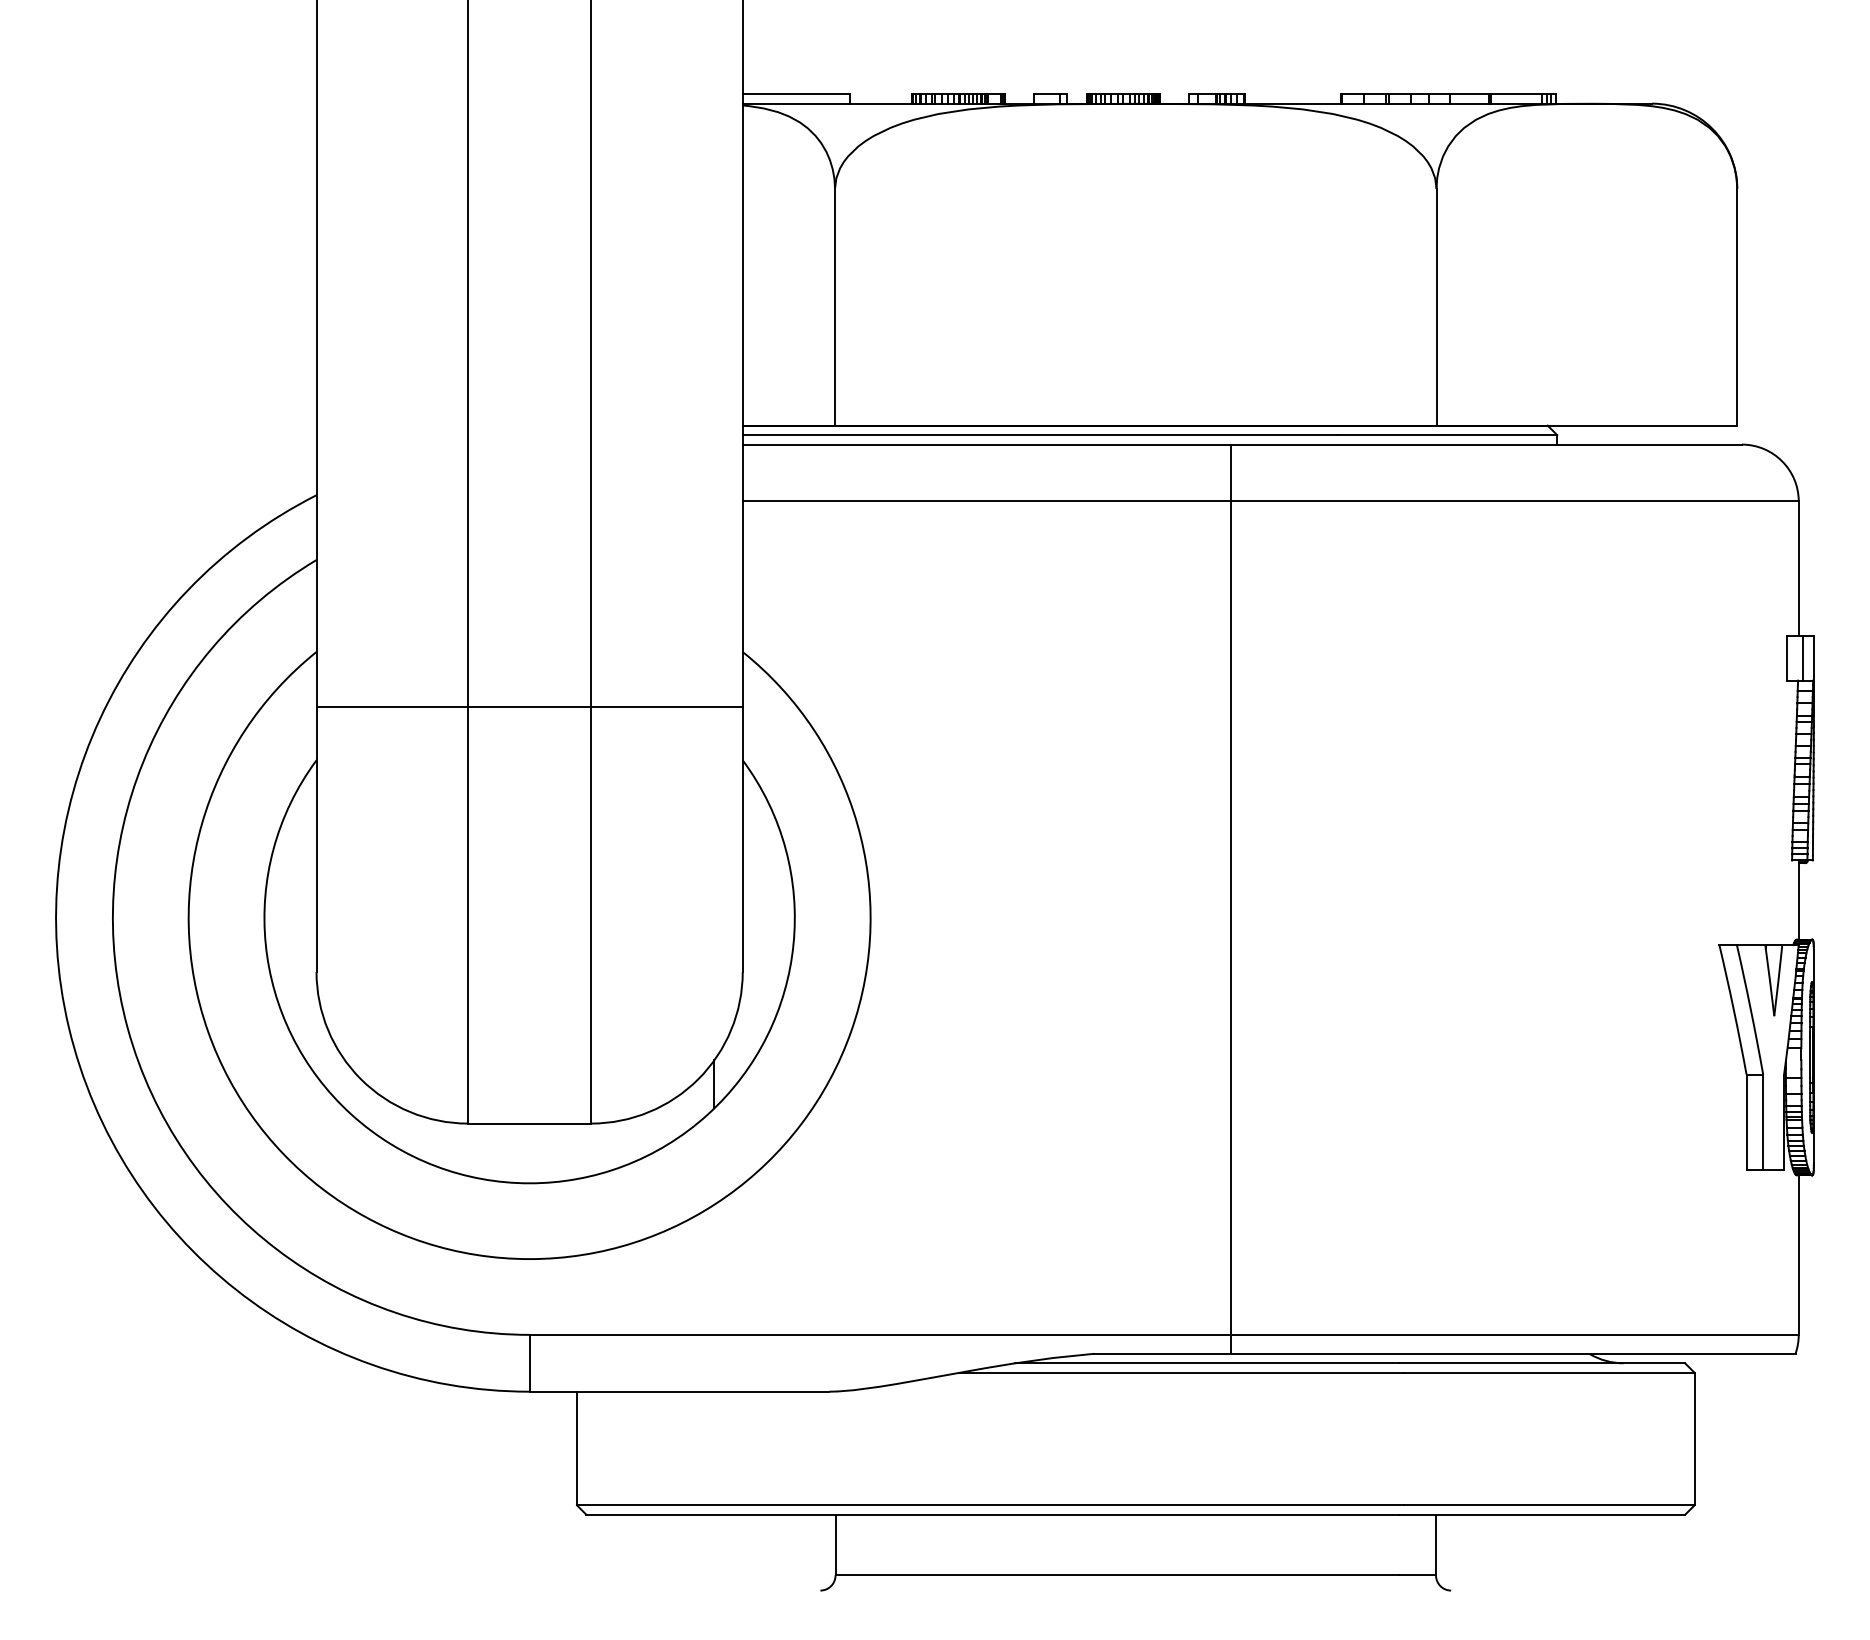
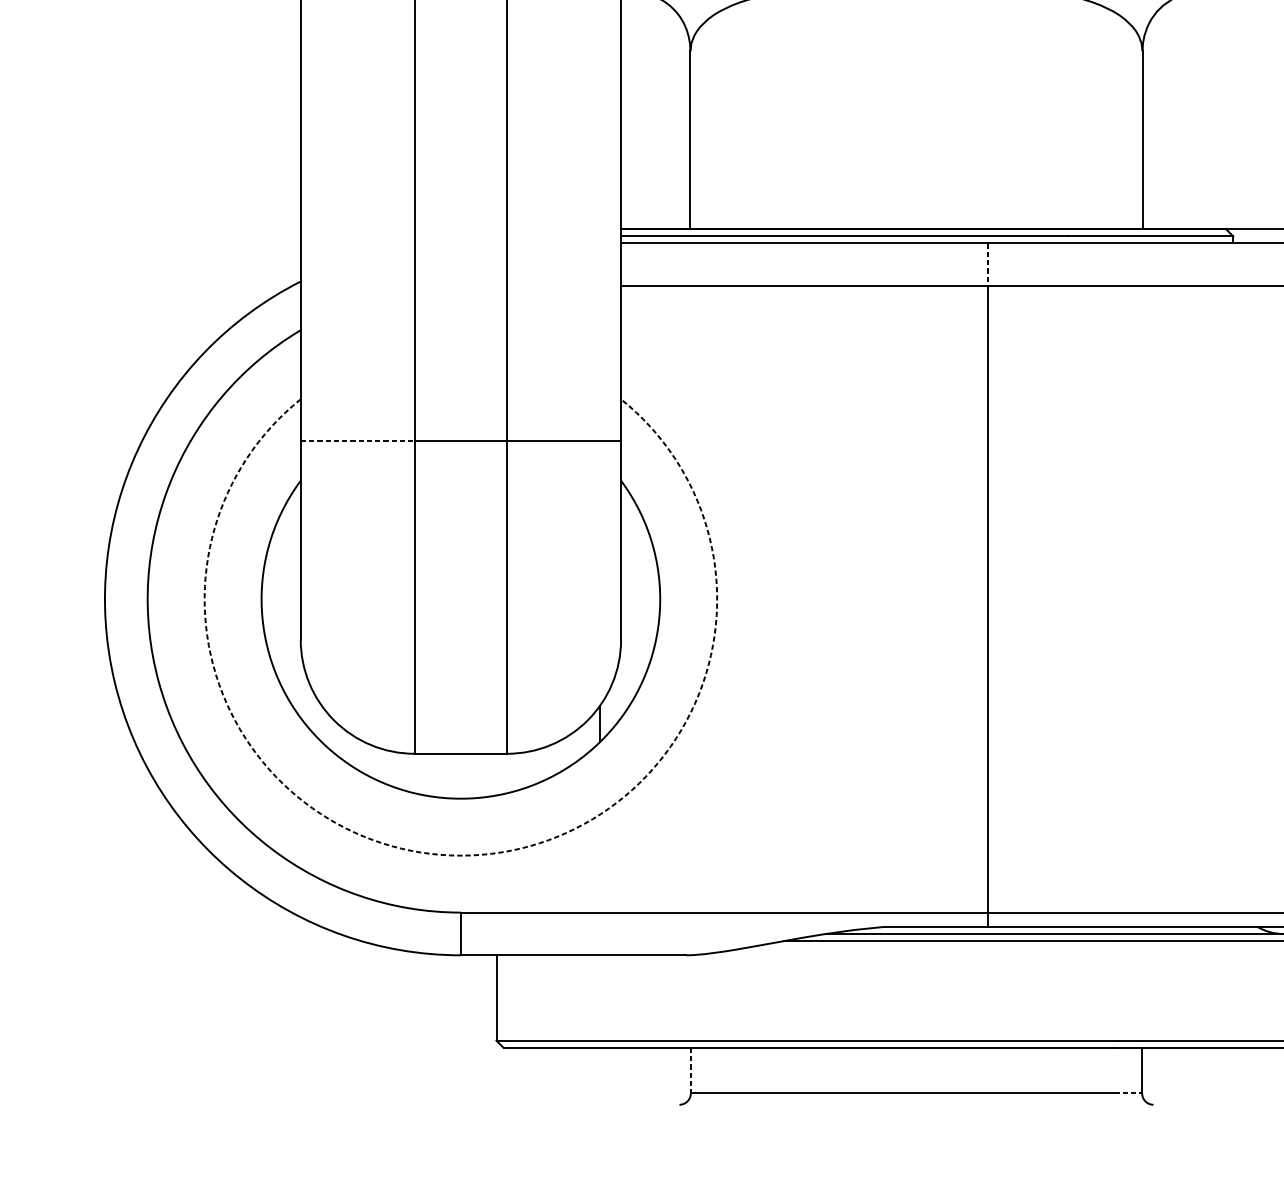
line: (1230, 473) -> (987, 265), solid -> dashed
line: (392, 706) -> (357, 440), solid -> dashed
arc: (529, 1259) -> (460, 855), solid -> dashed
line: (835, 1545) -> (690, 1070), solid -> dashed
line: (1418, 1575) -> (1128, 1093), solid -> dashed

